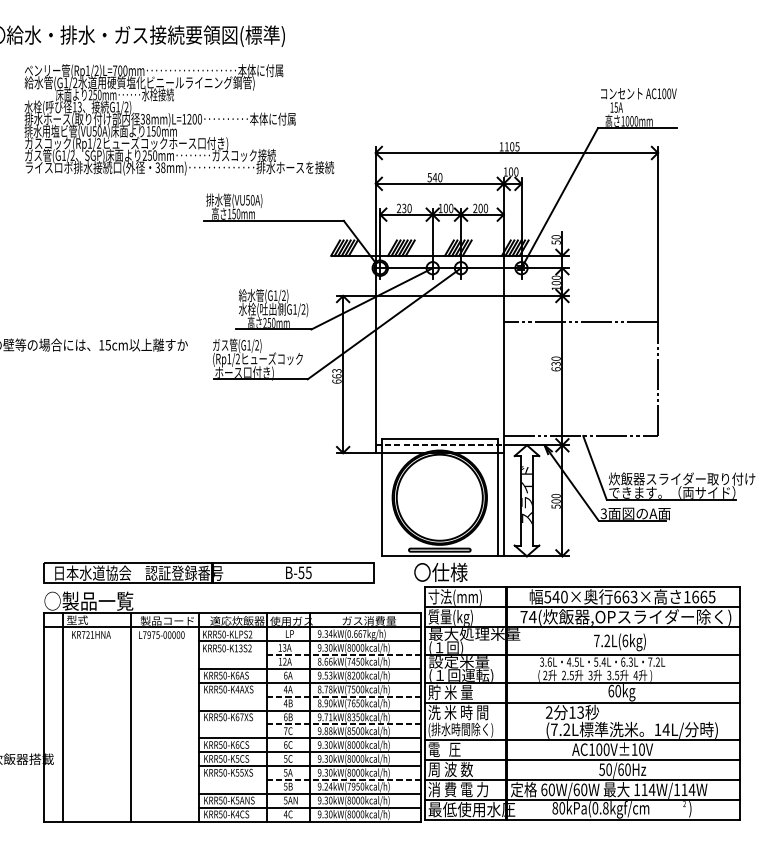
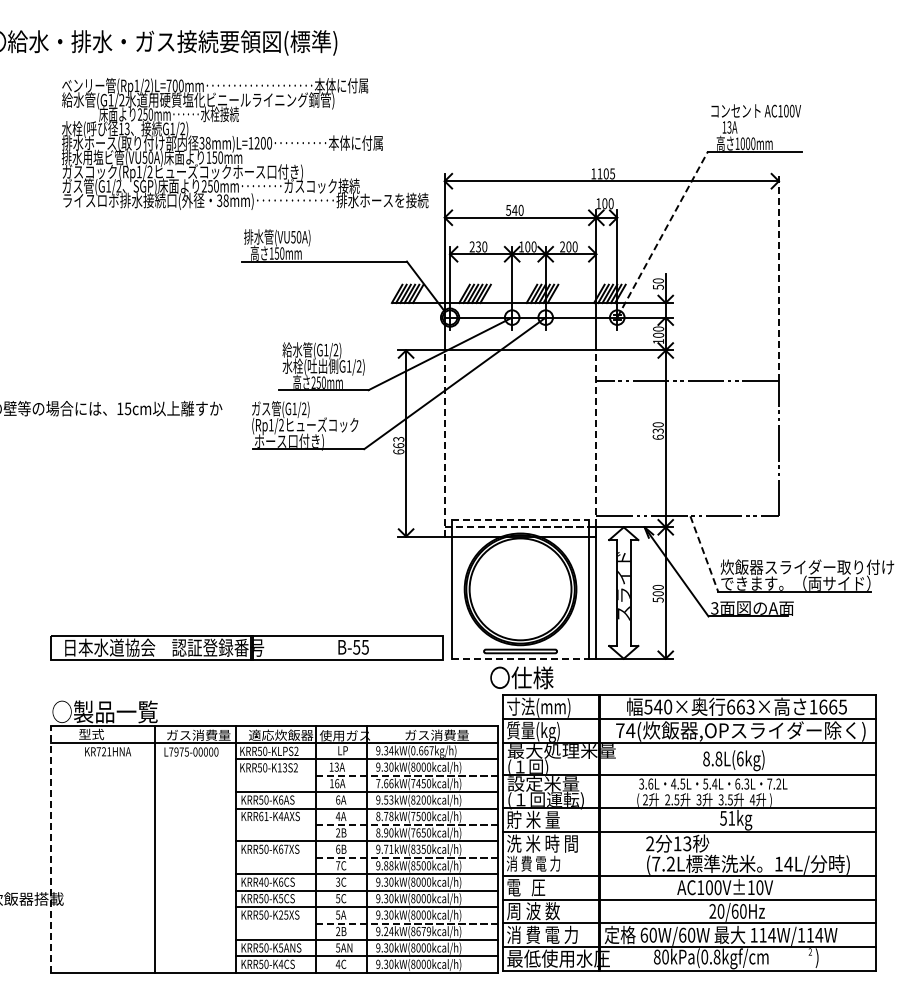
text: (616, 106) -> (729, 126), 15A -> 13A
text: (179, 119) -> (245, 143), moved
line: (559, 197) -> (662, 234), solid -> dashed
line: (657, 234) -> (778, 277), solid -> dashed
line: (375, 374) -> (444, 443), solid -> dashed
line: (503, 374) -> (596, 443), solid -> dashed
line: (440, 439) -> (521, 520), solid -> dashed
line: (595, 468) -> (704, 554), solid -> dashed
line: (440, 556) -> (521, 658), solid -> dashed
part: (208, 572) -> (246, 647), moved
text: (167, 620) -> (198, 734), 製品コード -> ガス消費量
text: (601, 640) -> (712, 758), 7.2L(6kg) -> 8.8L(6kg)
text: (285, 661) -> (337, 783), 12A -> 16A
text: (319, 661) -> (378, 783), 8.66kW(7450kcal/h) -> 7.66kW(7450kcal/h)
text: (222, 689) -> (263, 816), KRR50-K4AXS -> KRR61-K4AXS
text: (614, 690) -> (727, 817), 60kg -> 51kg
text: (285, 703) -> (337, 832), 4B -> 2B
line: (43, 717) -> (51, 849), solid -> dashed
line: (63, 717) -> (74, 849), removed
text: (460, 730) -> (544, 864), (排水時間除く) -> 消 費 電 力
text: (221, 744) -> (261, 881), KRR50-K6CS -> KRR40-K6CS
text: (286, 744) -> (338, 881), 6C -> 3C
text: (601, 769) -> (712, 911), 50/60Hz -> 20/60Hz
text: (237, 772) -> (281, 914), KRR50-K55XS -> KRR50-K25XS
text: (286, 786) -> (338, 931), 5B -> 2B
text: (355, 786) -> (420, 931), 9.24kW(7950kcal/h) -> 9.24kW(8679kcal/h)

